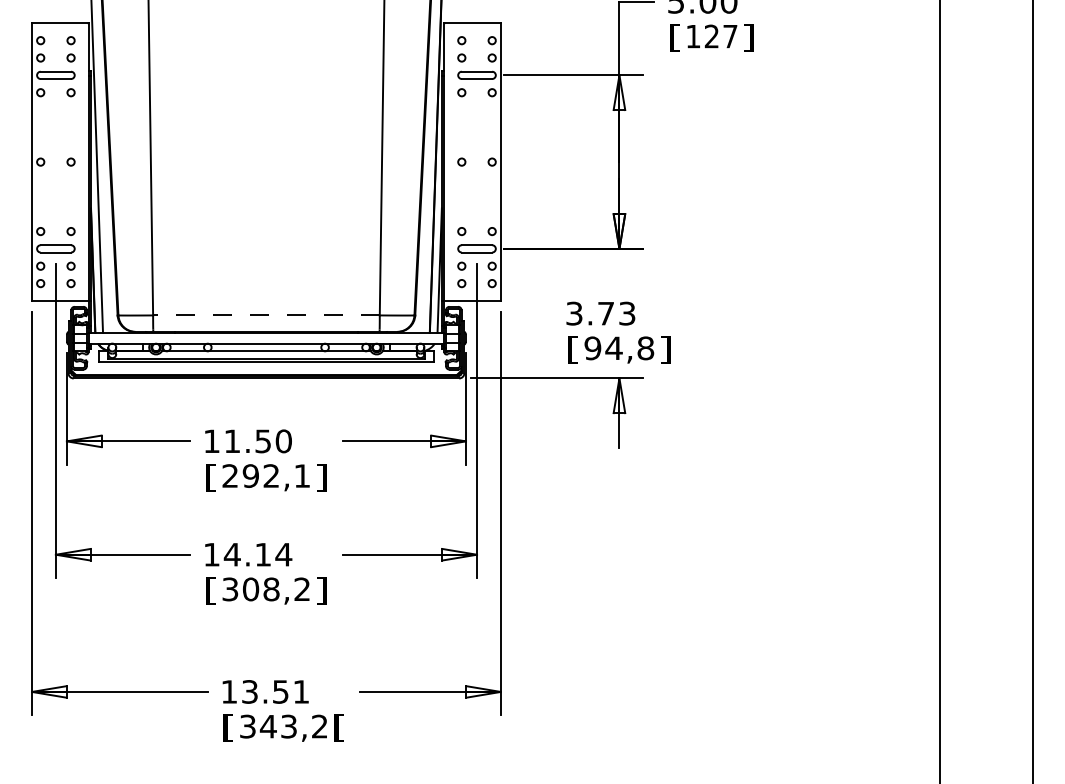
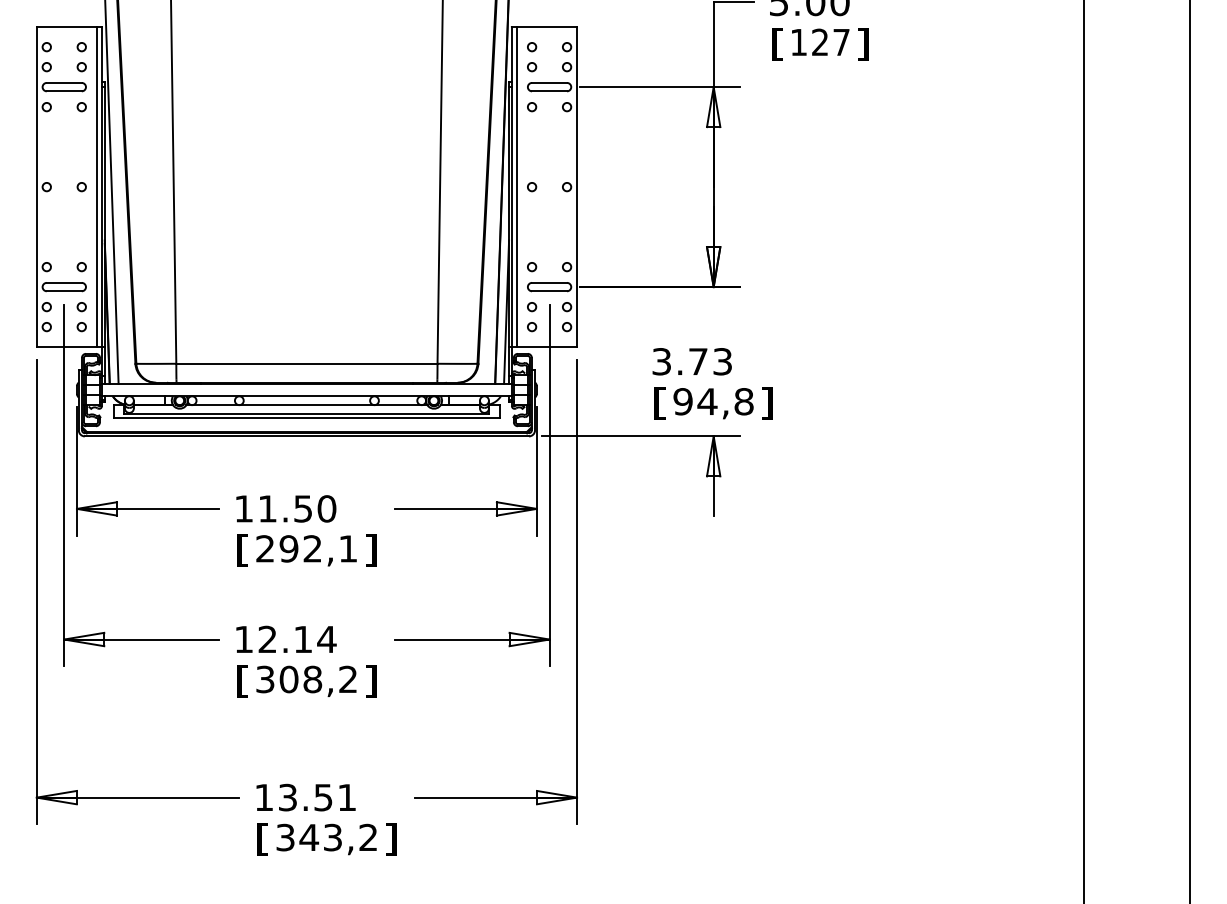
line: (83, 162) -> (96, 187), added
line: (449, 162) -> (517, 187), added
line: (266, 315) -> (306, 363), dashed -> solid
text: (232, 553) -> (267, 638), 14.14 -> 12.14
text: (338, 728) -> (390, 839), [ -> ]

